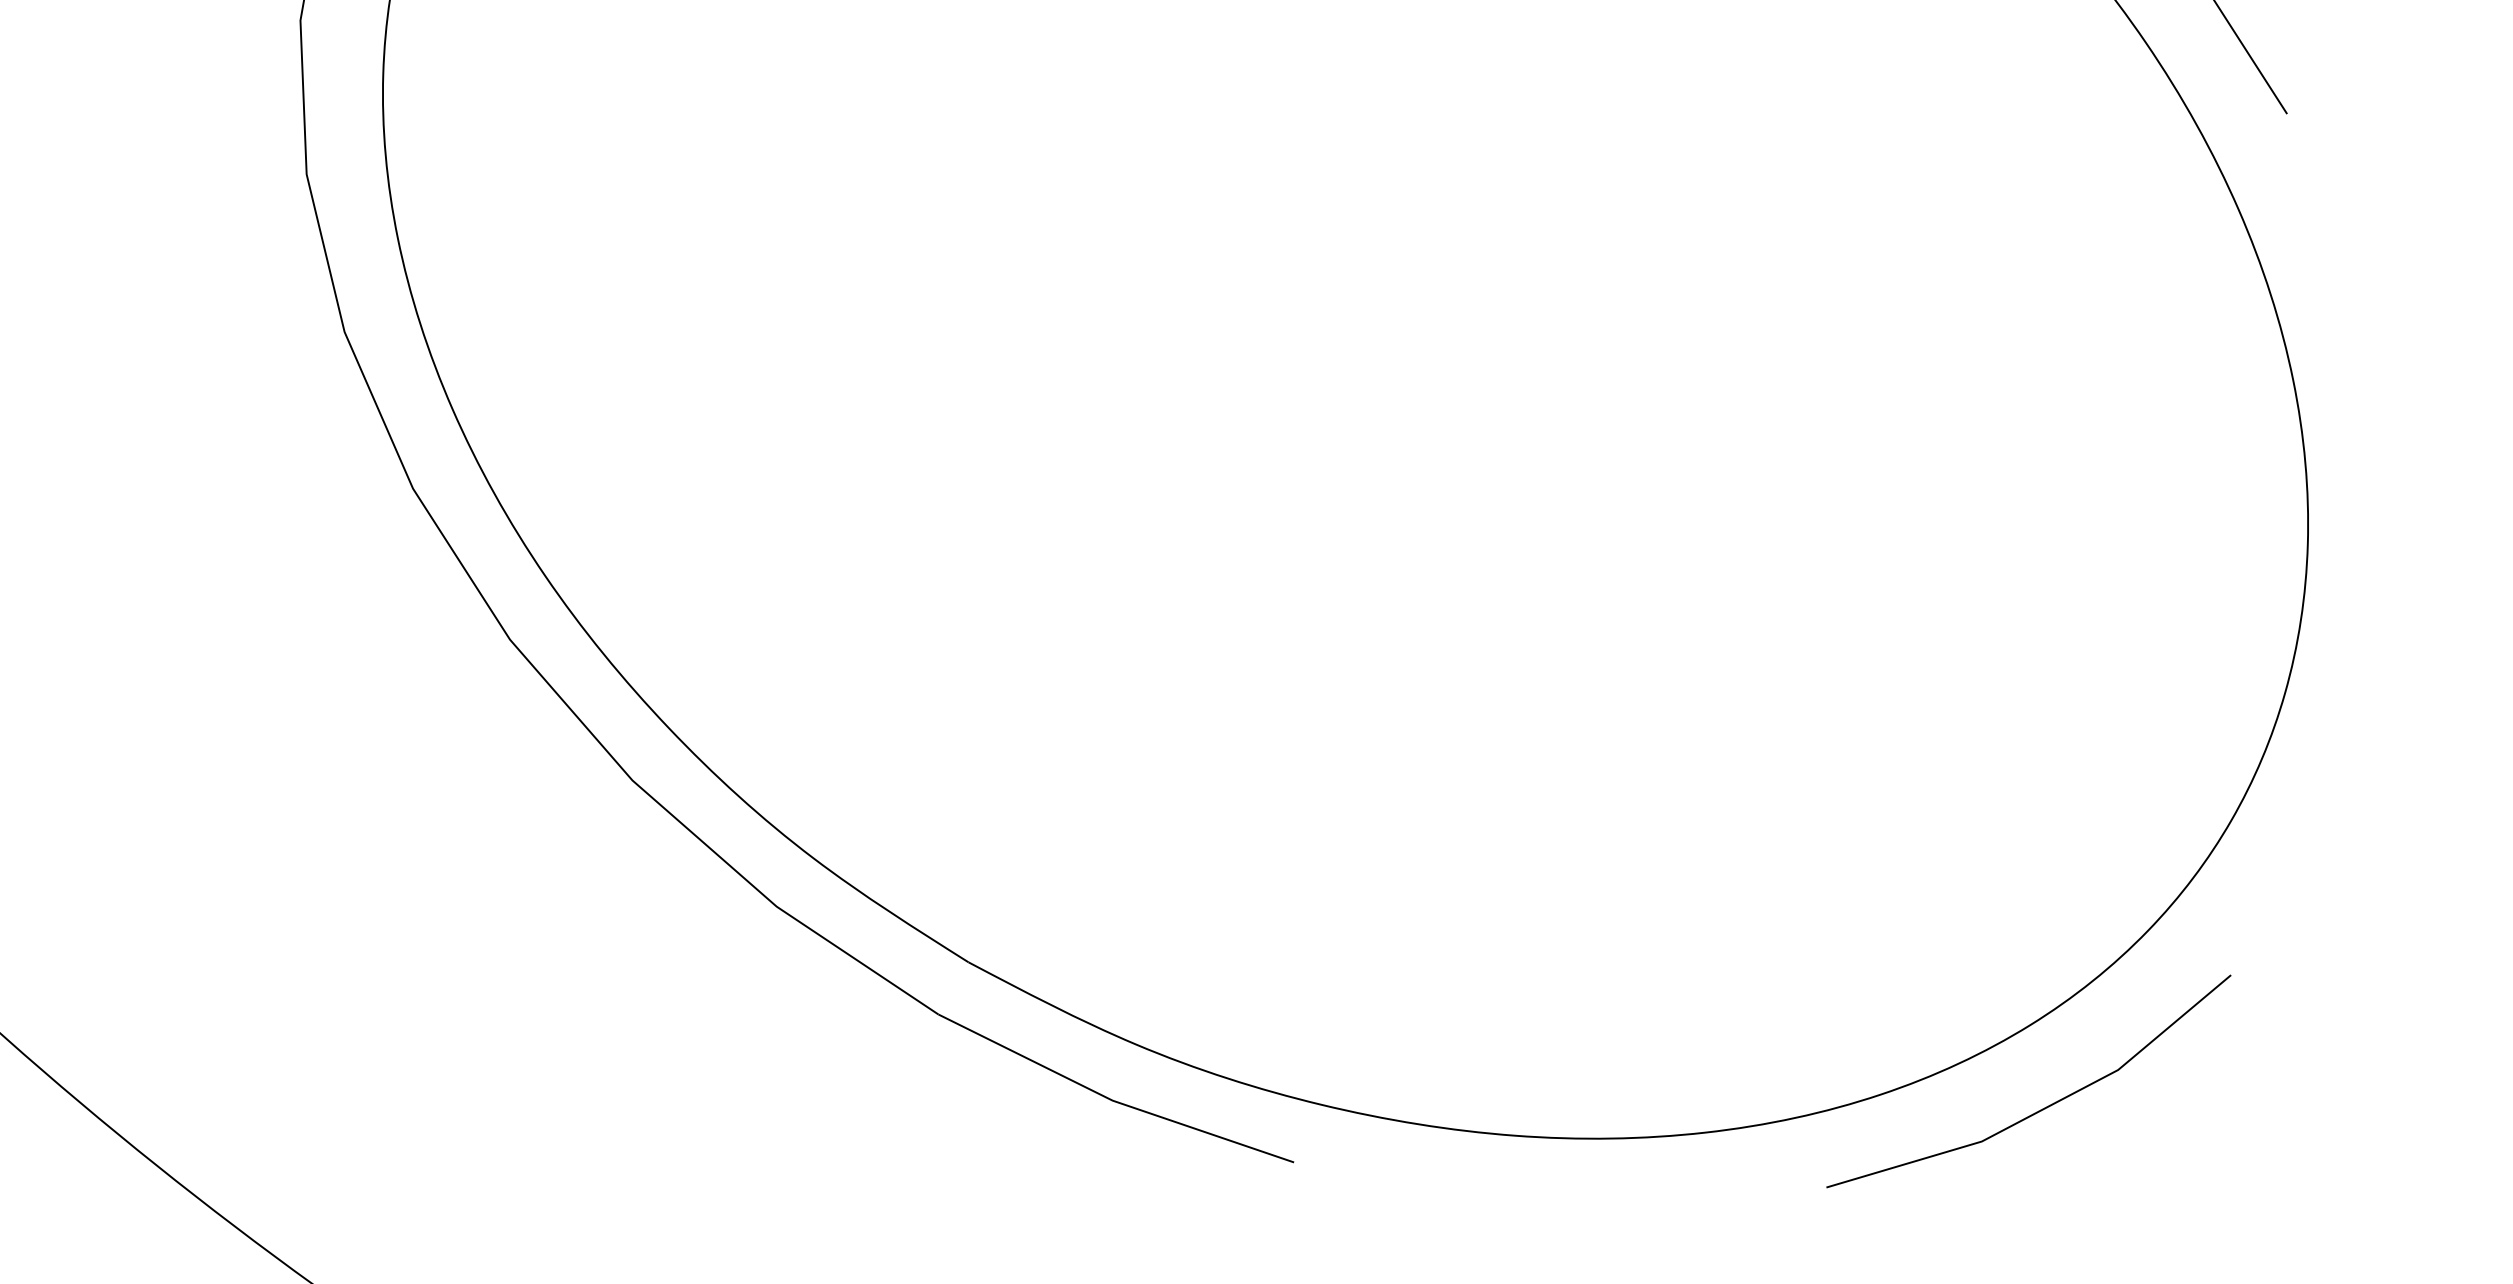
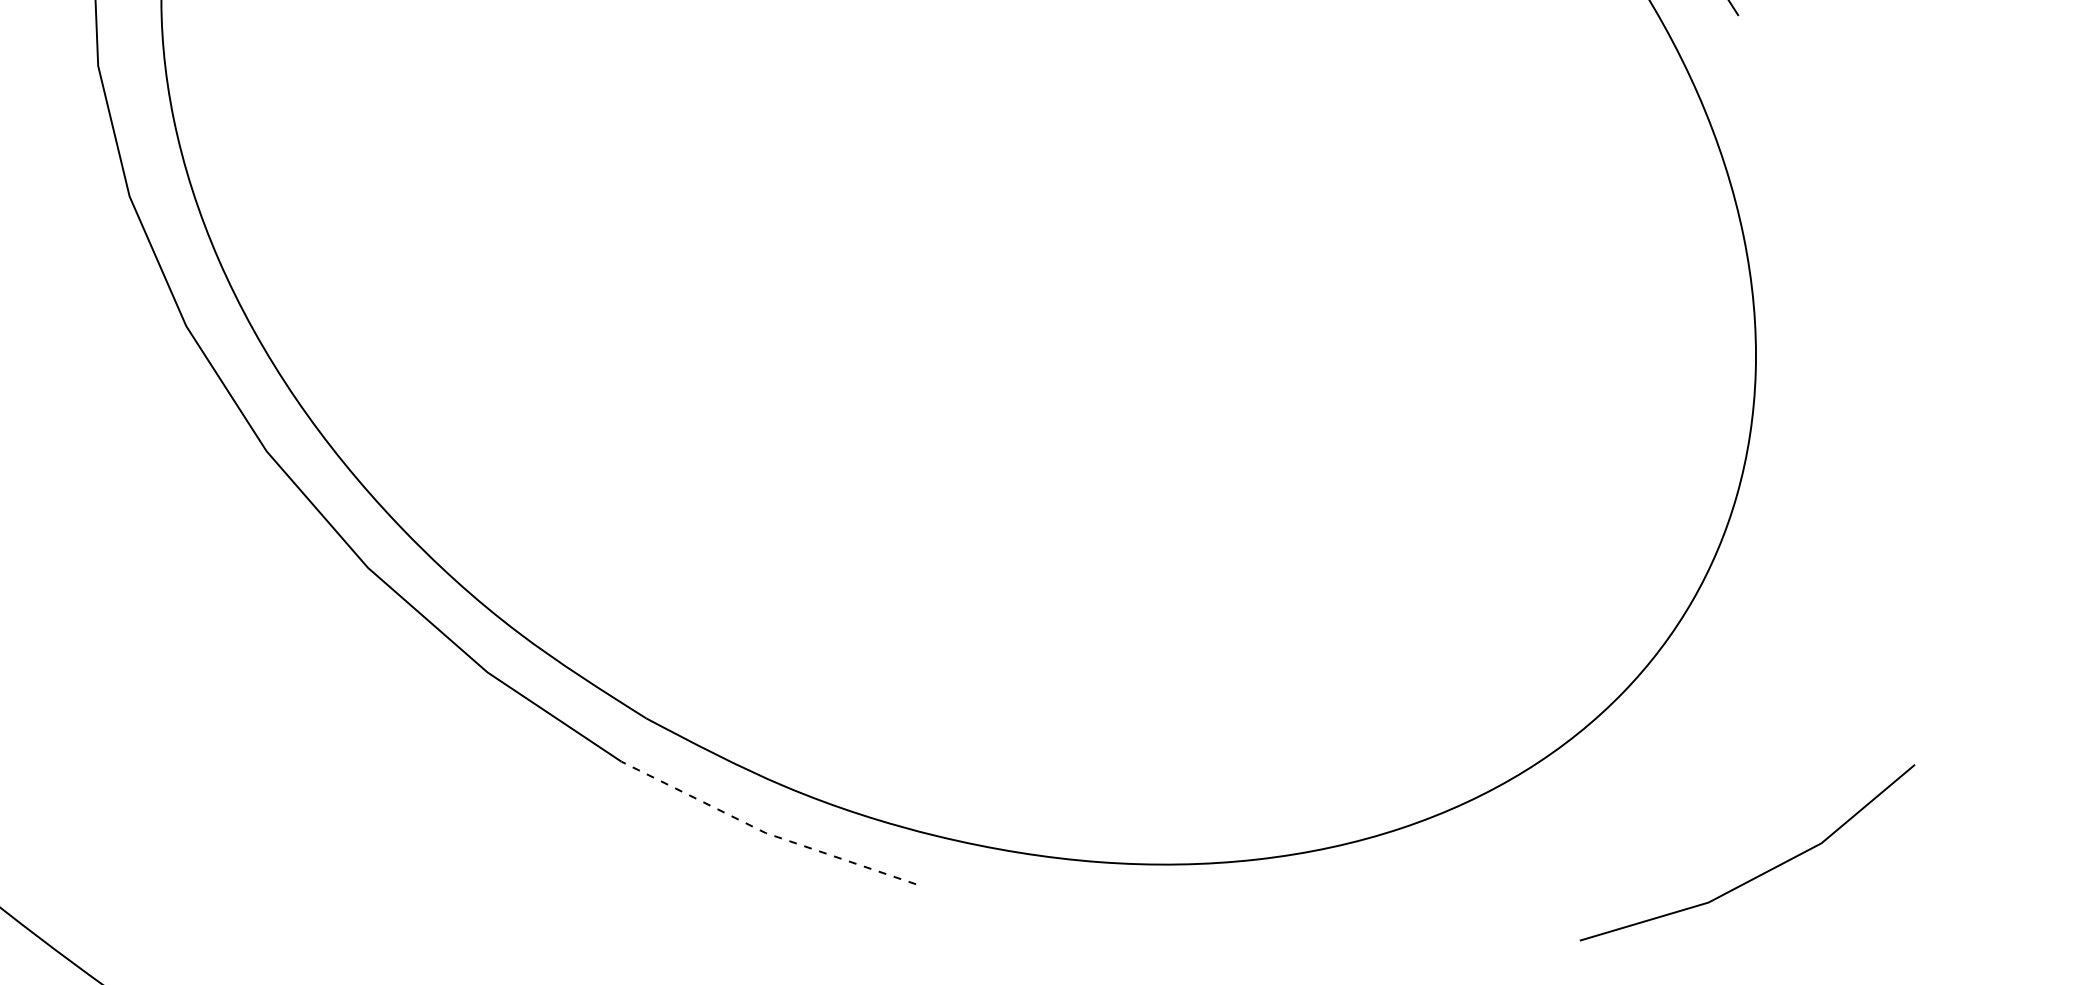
line: (1111, 1100) -> (764, 832), solid -> dashed
line: (2042, 1108) -> (1758, 875), moved

